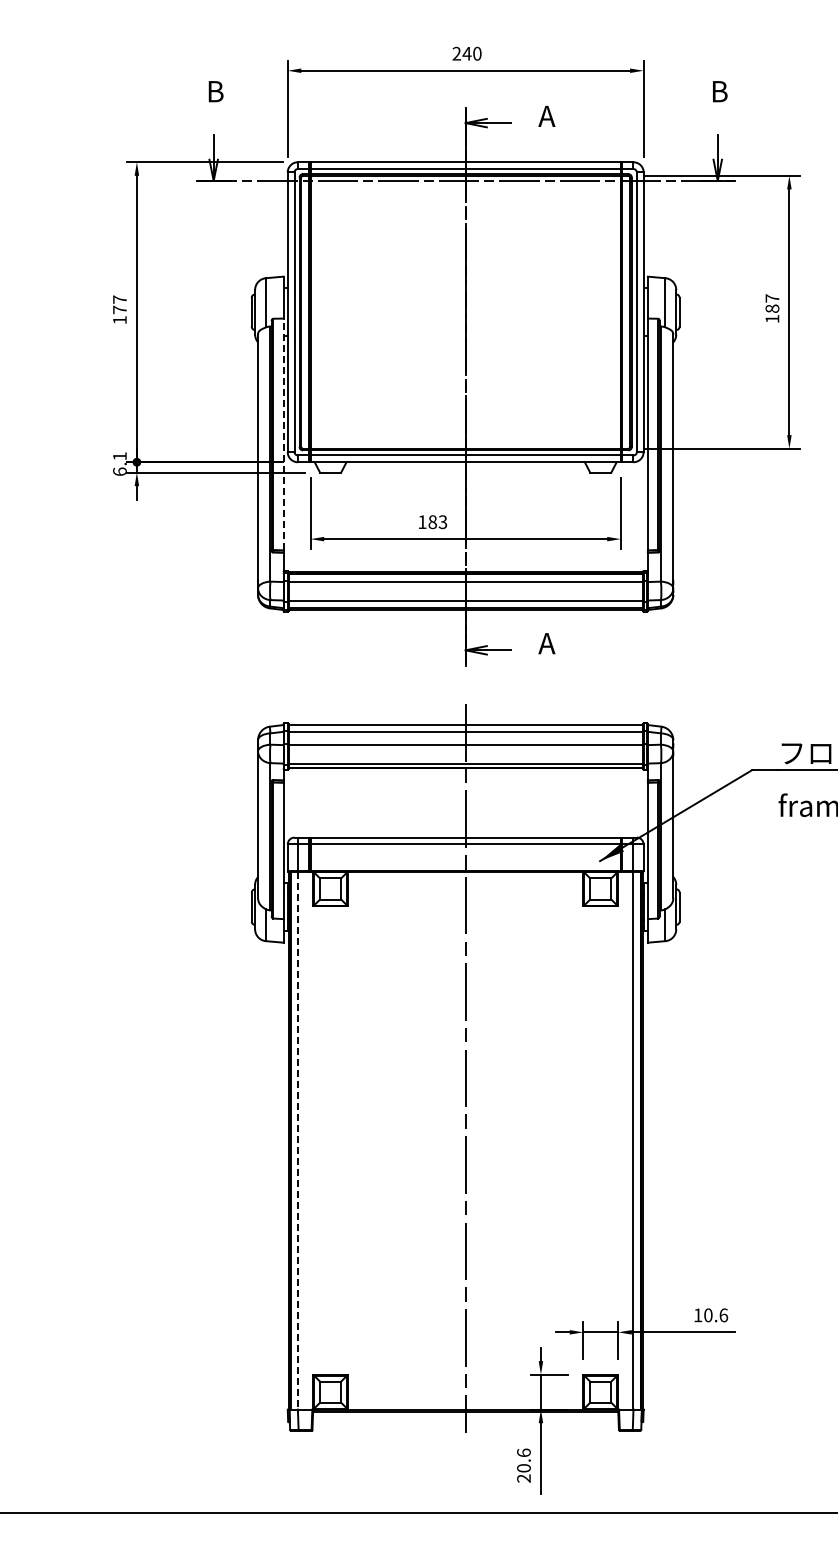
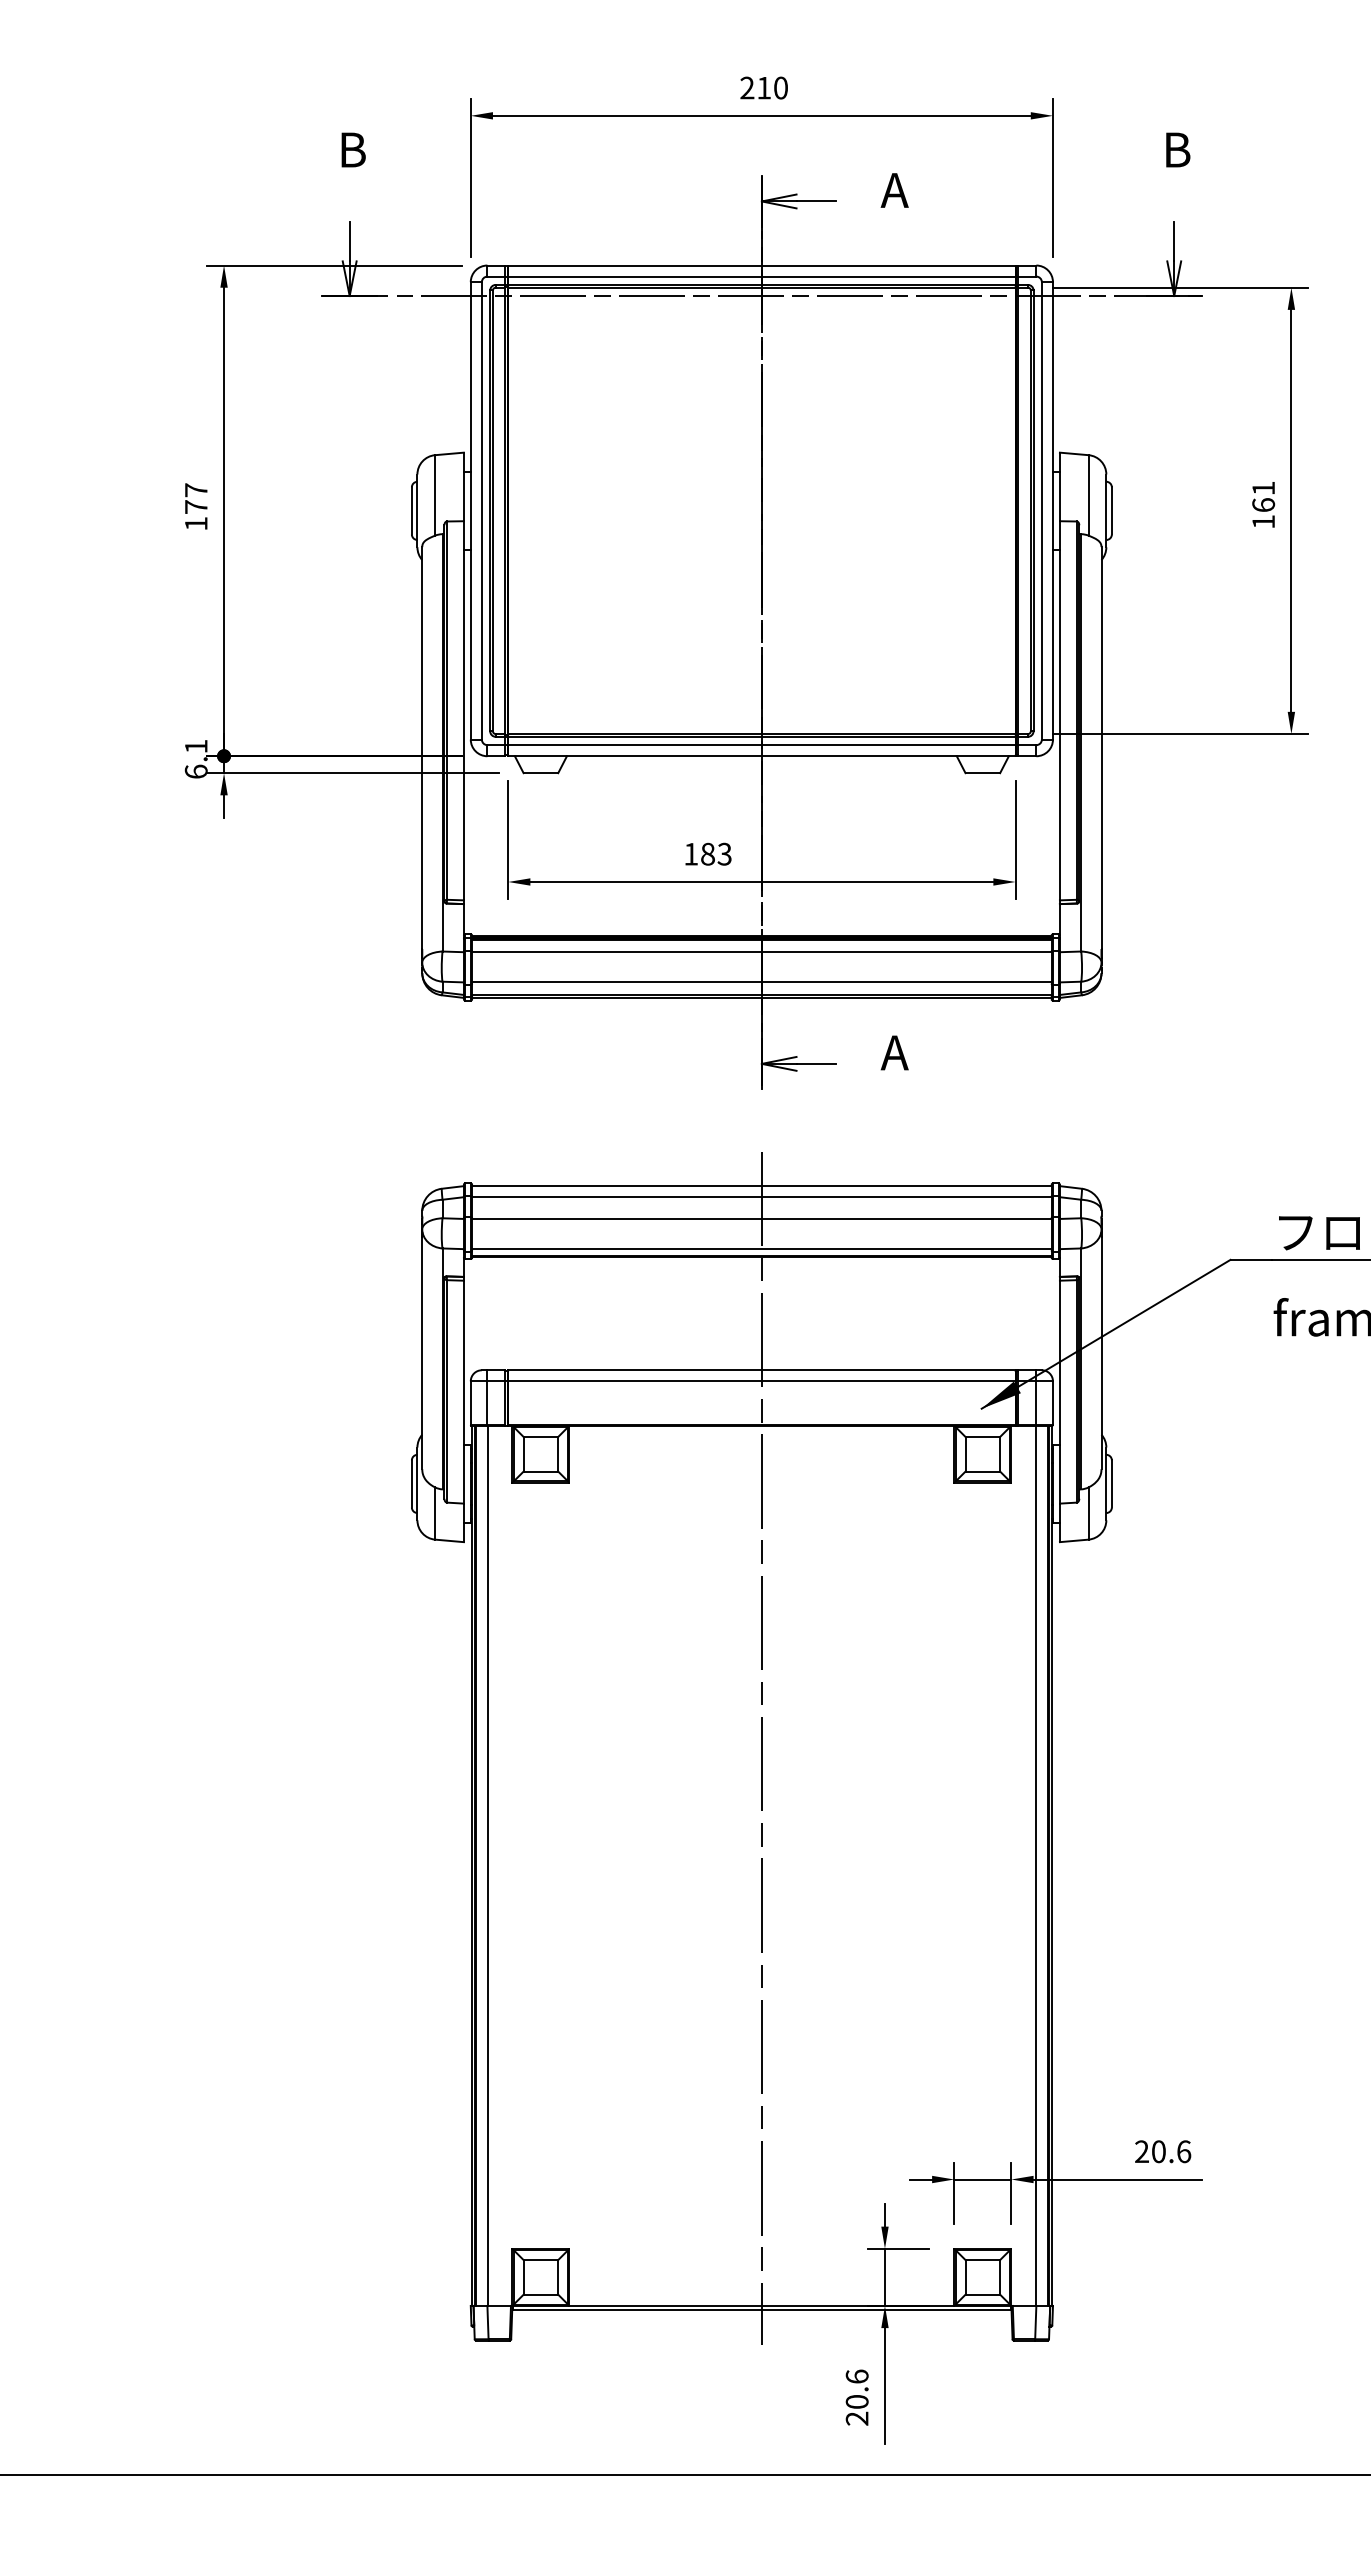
text: (466, 53) -> (763, 87), 240 -> 210
text: (772, 303) -> (1263, 496), 187 -> 161
line: (283, 434) -> (463, 710), dashed -> solid
line: (298, 1141) -> (488, 1867), dashed -> solid
text: (697, 1315) -> (1141, 2151), 10.6 -> 20.6

